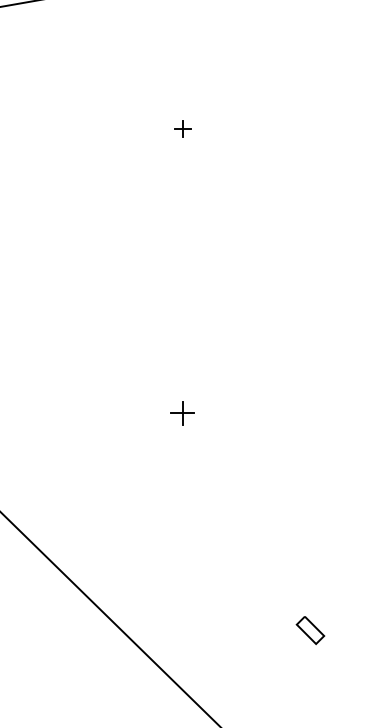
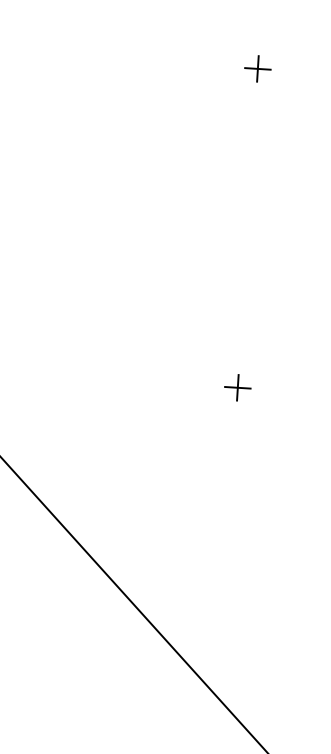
part: (182, 128) -> (257, 68), size x1.43

